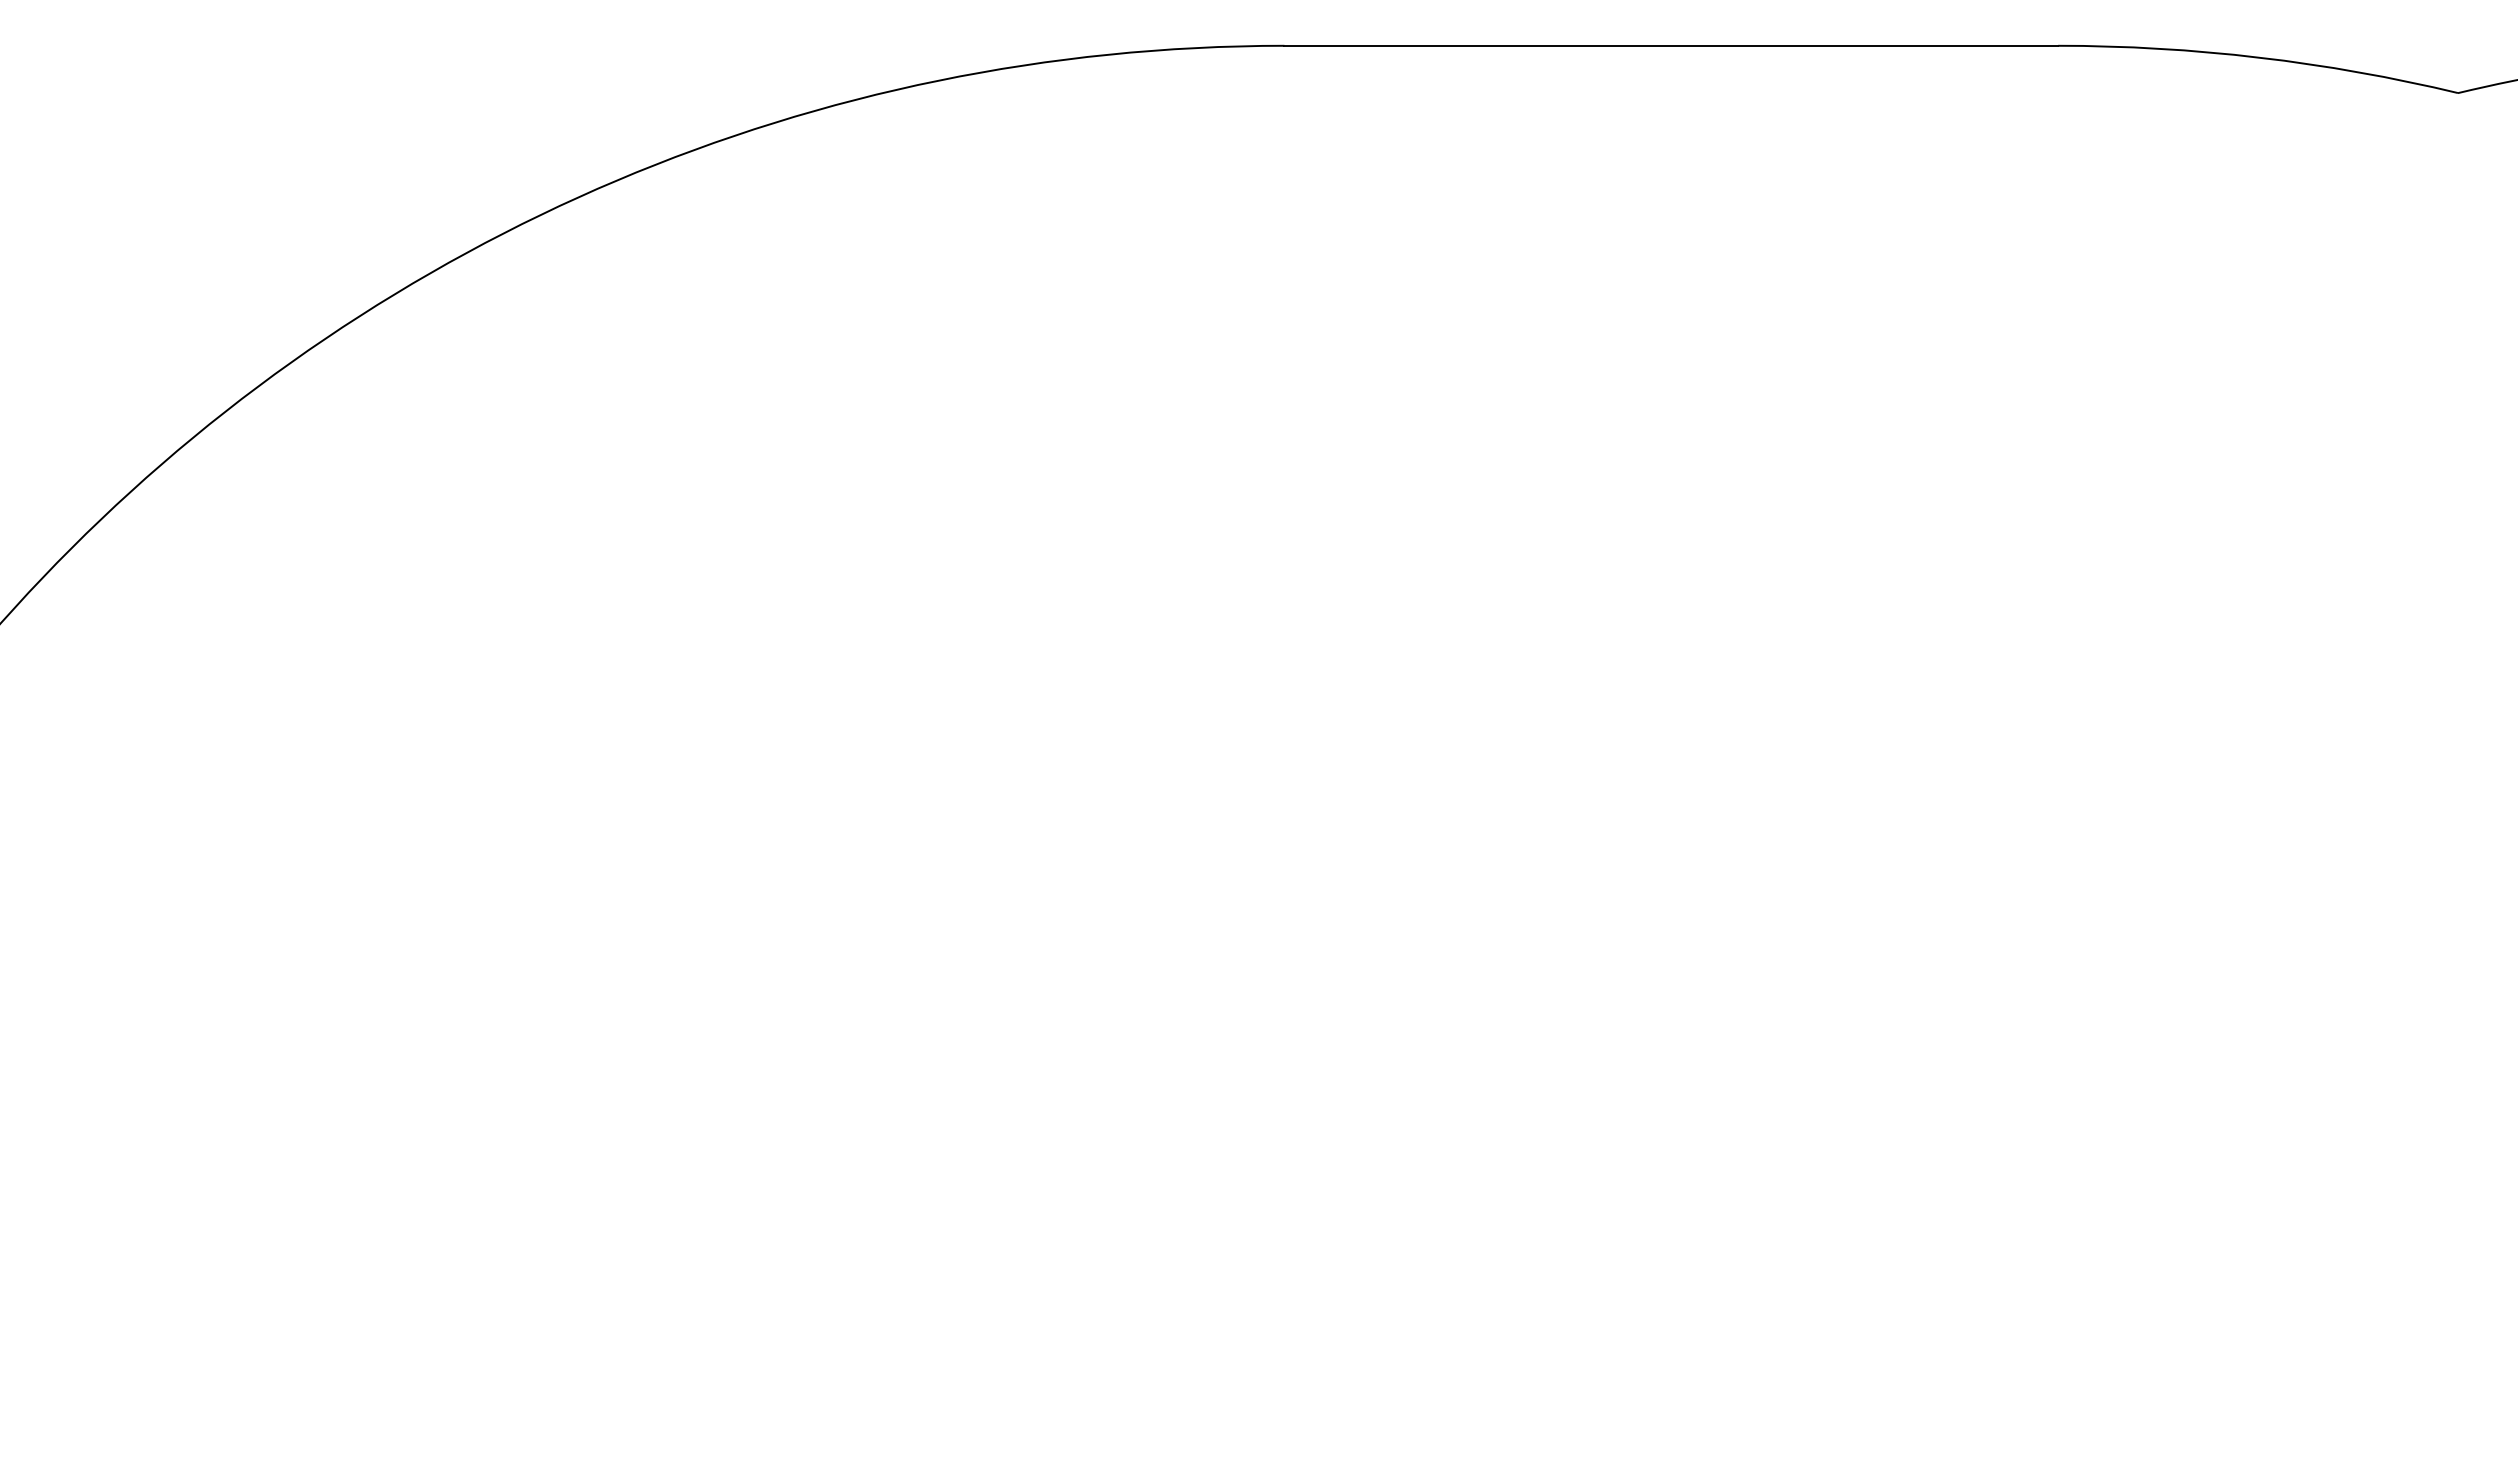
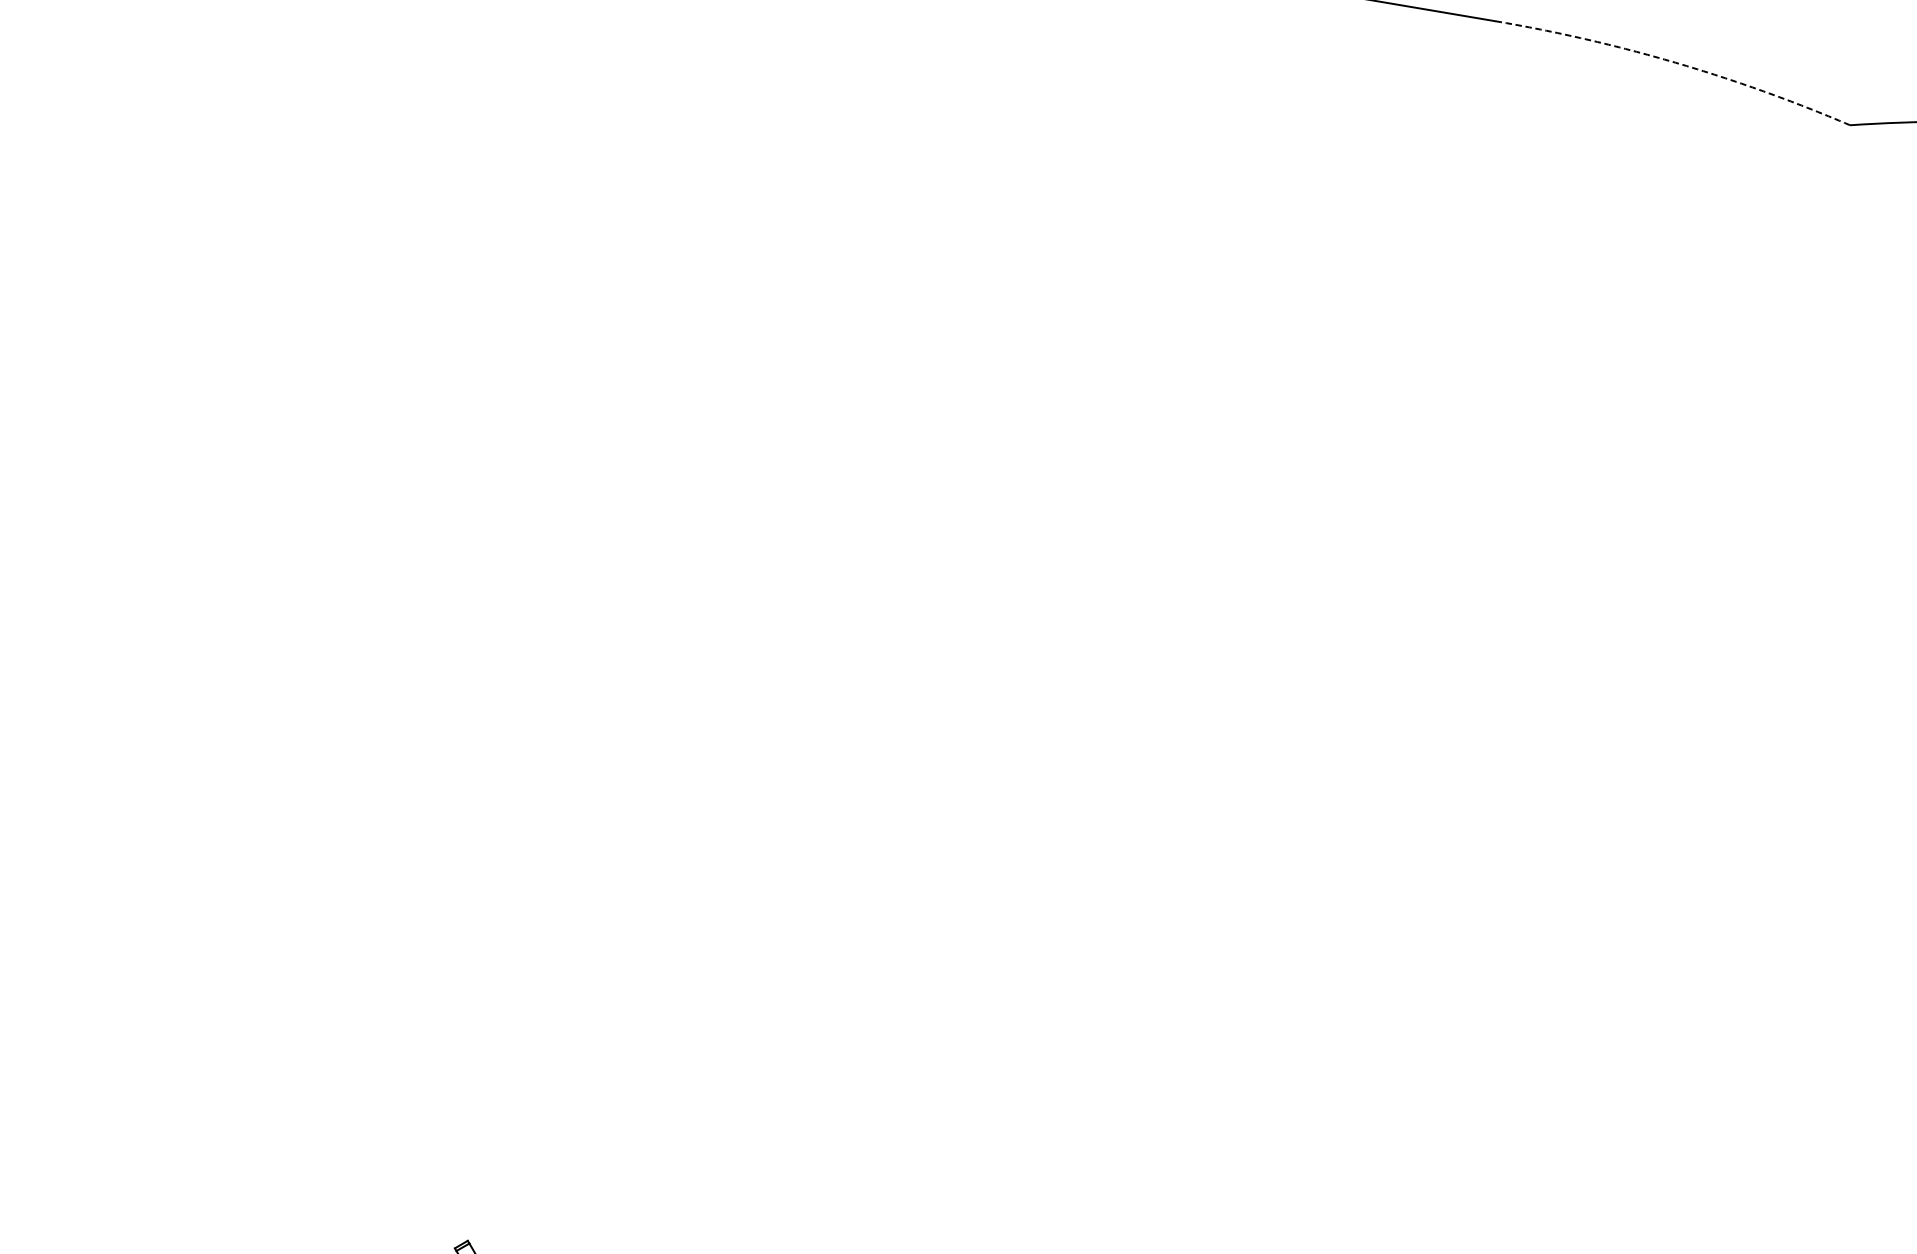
arc: (2259, 57) -> (1675, 62), solid -> dashed

